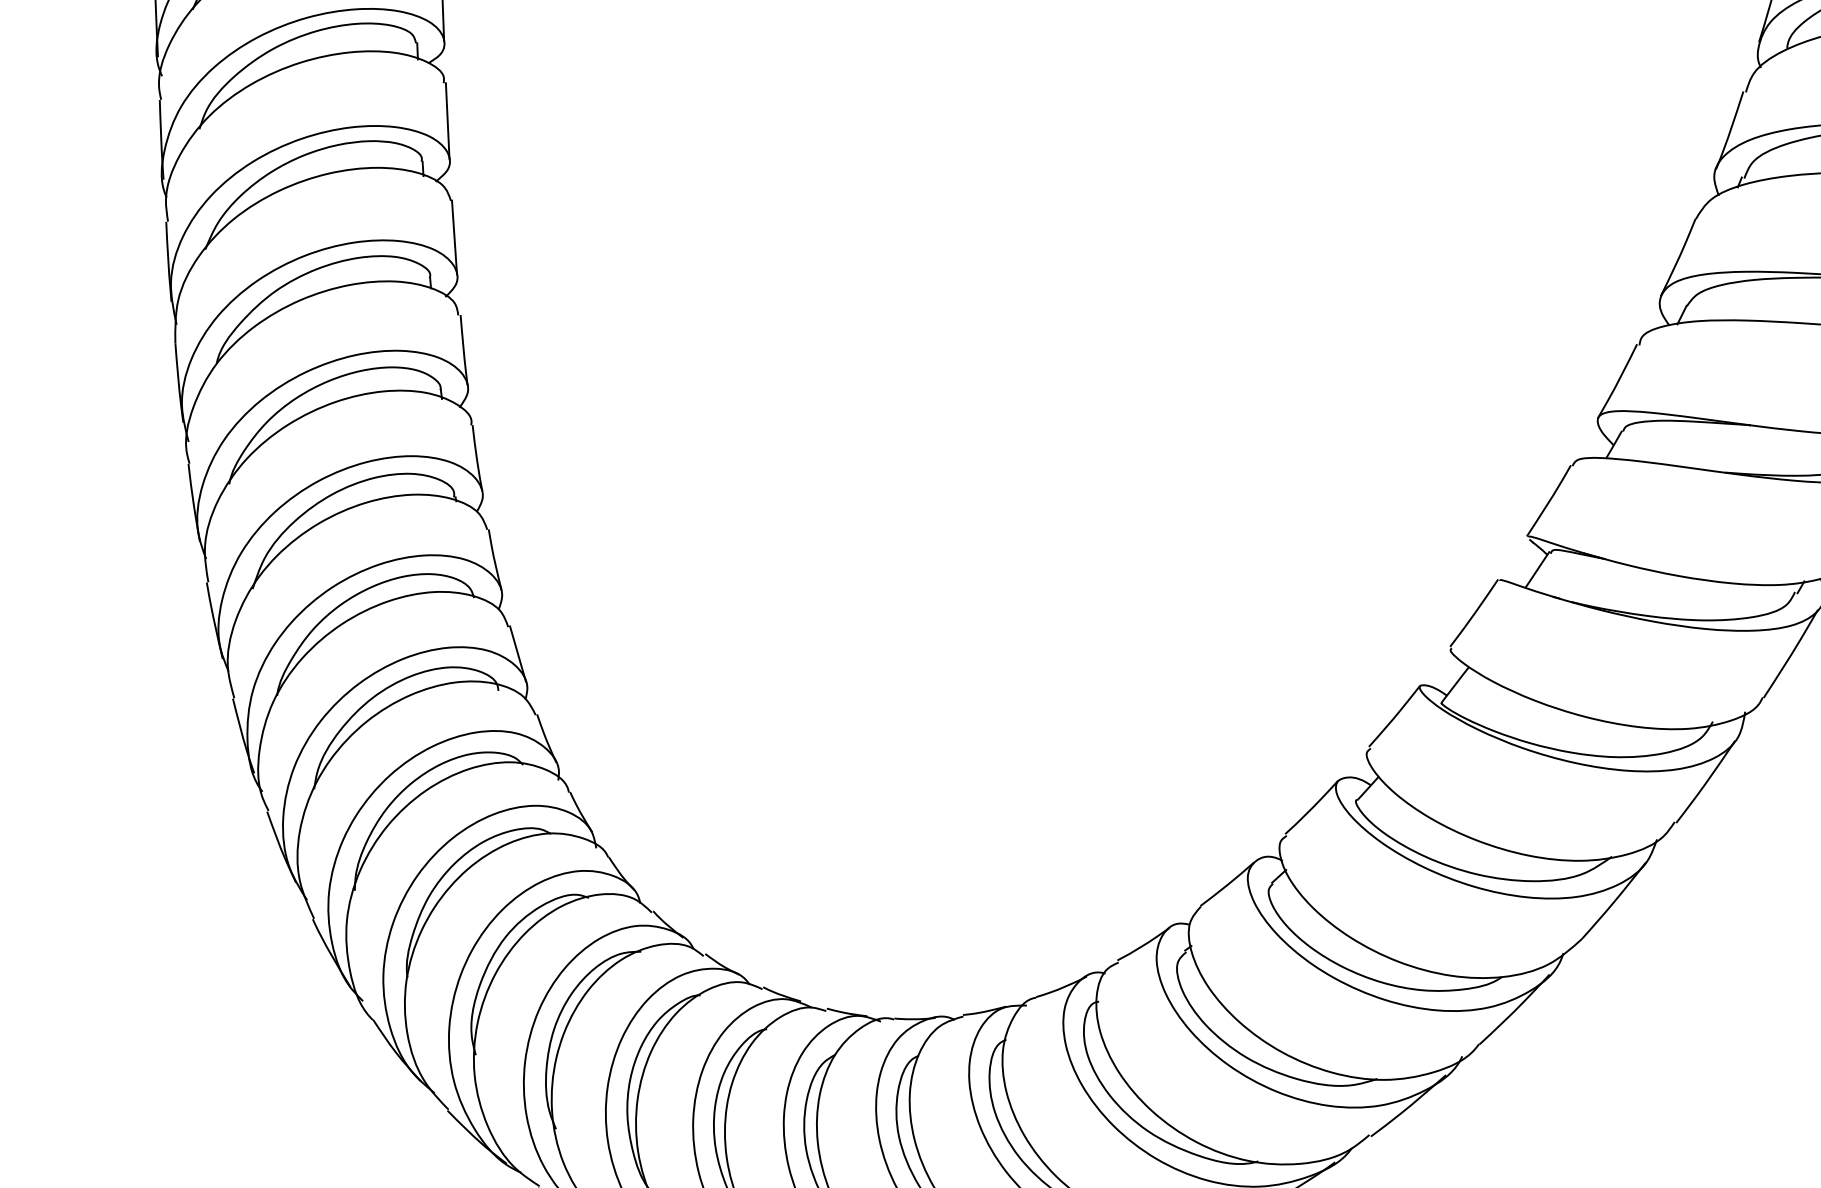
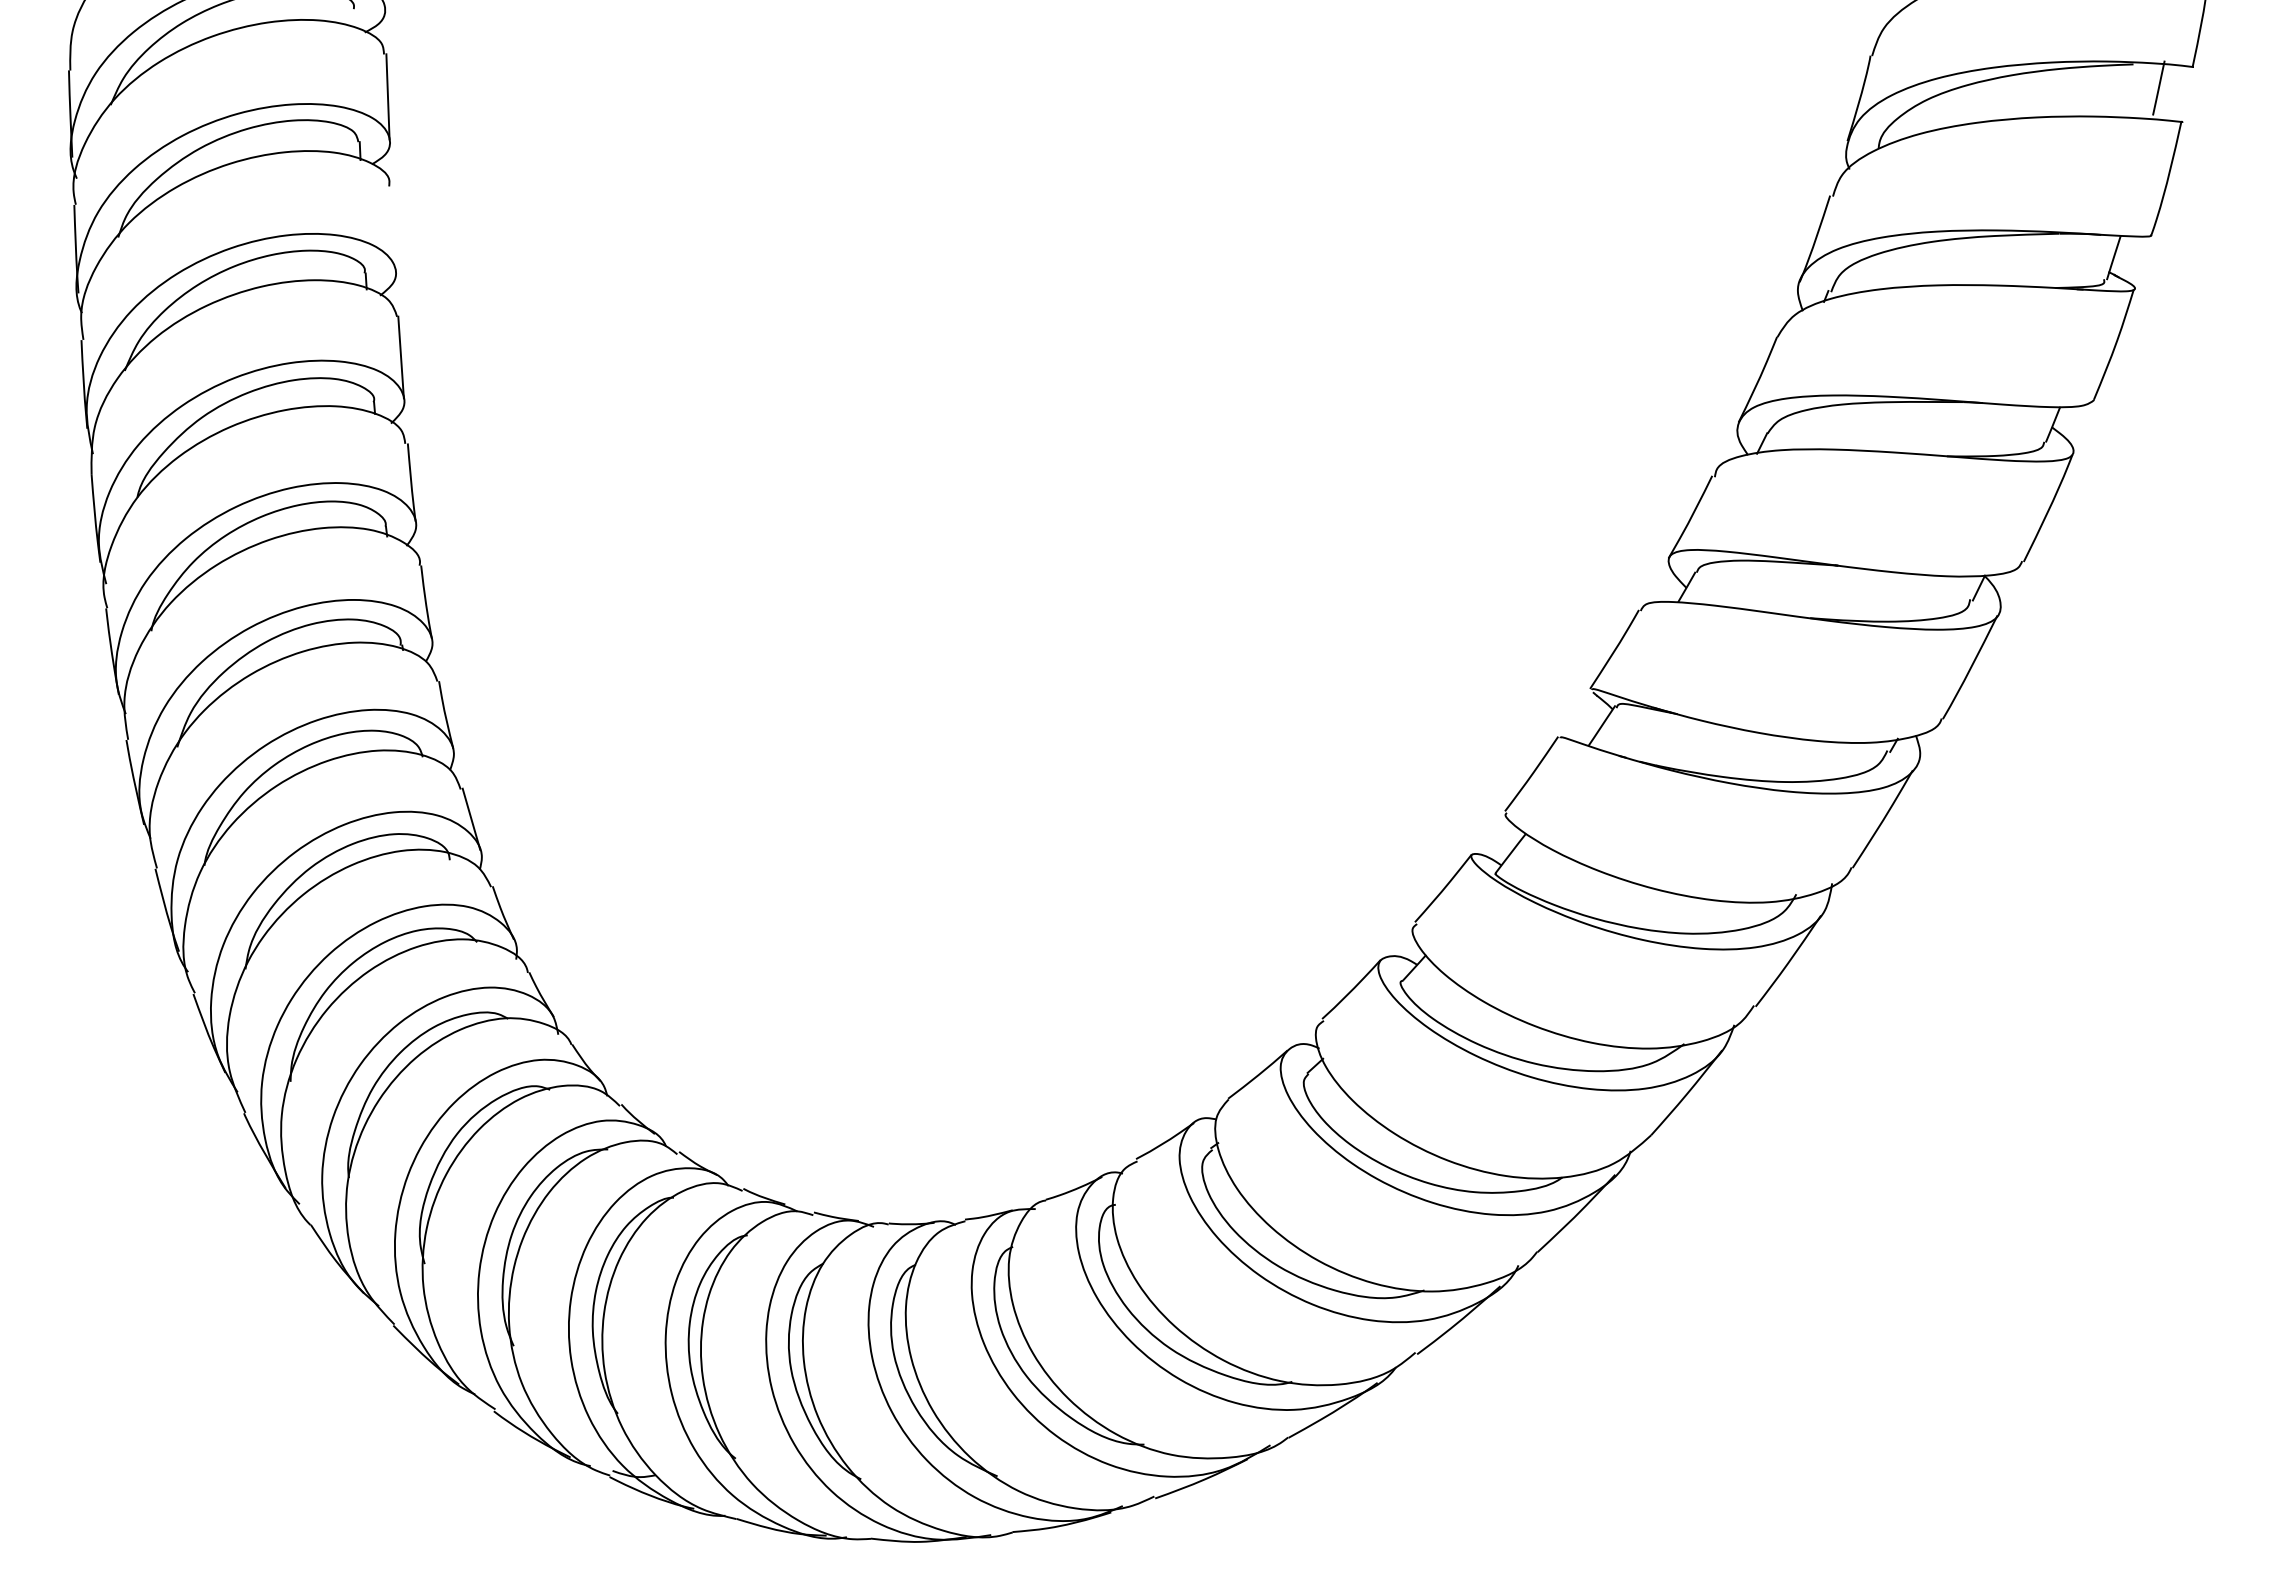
line: (447, 121) -> (393, 228), removed

